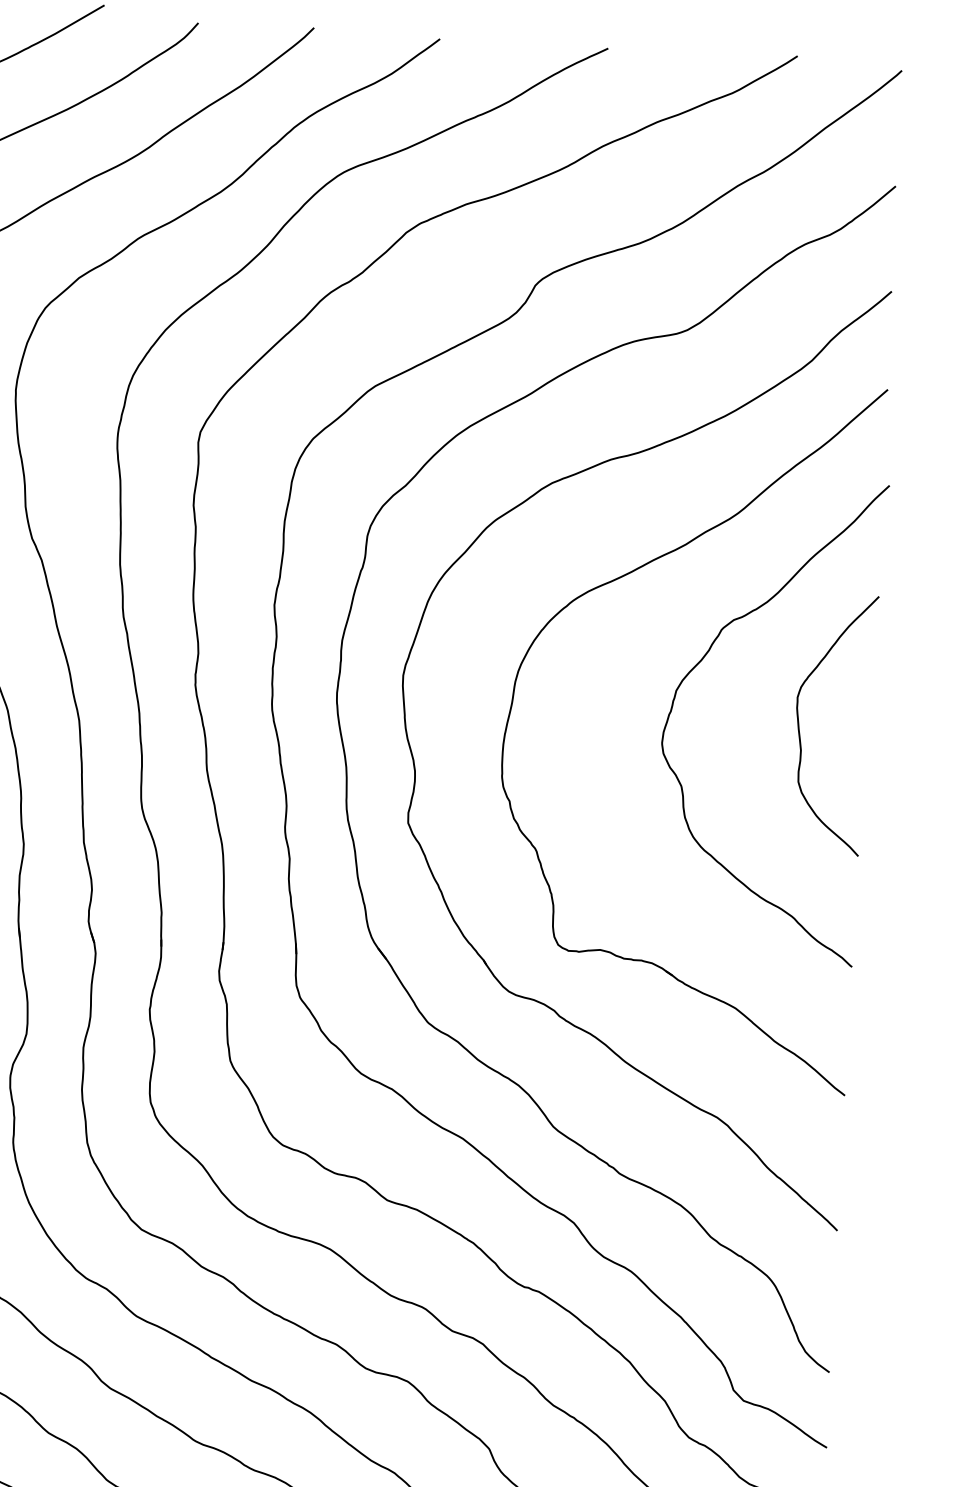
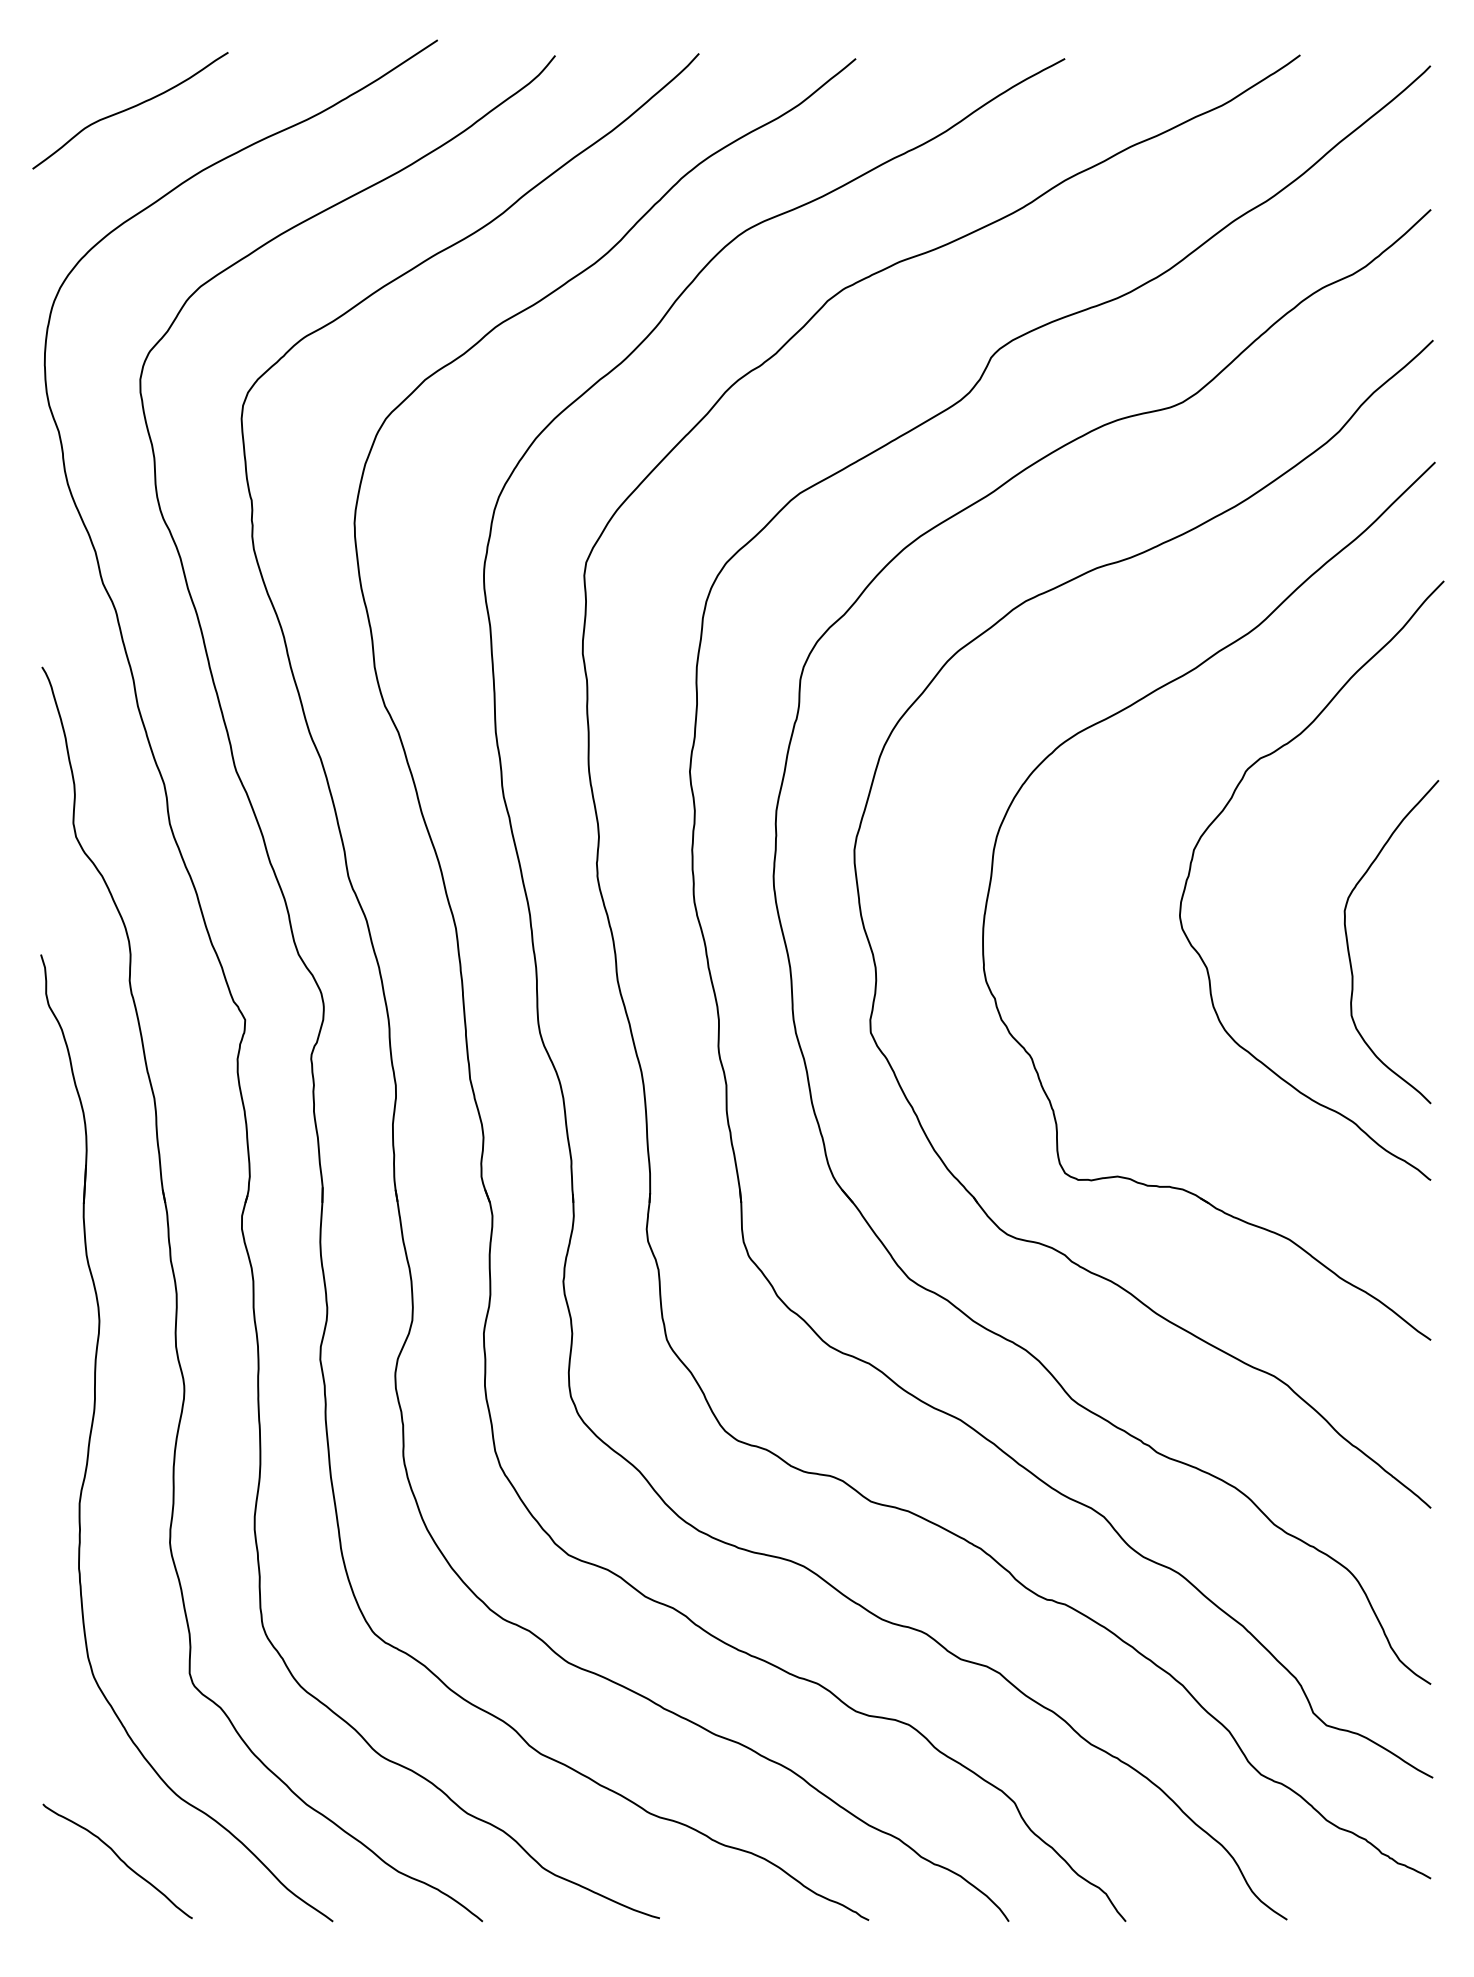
curve: (799, 728) -> (1349, 949), moved

